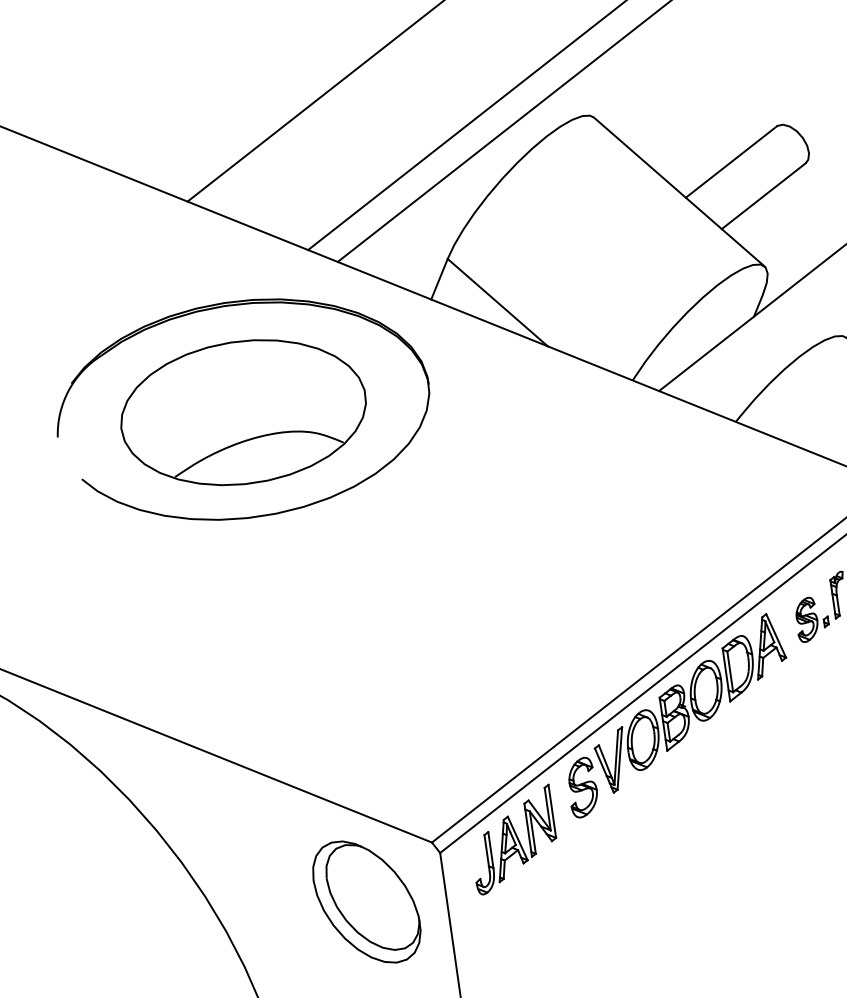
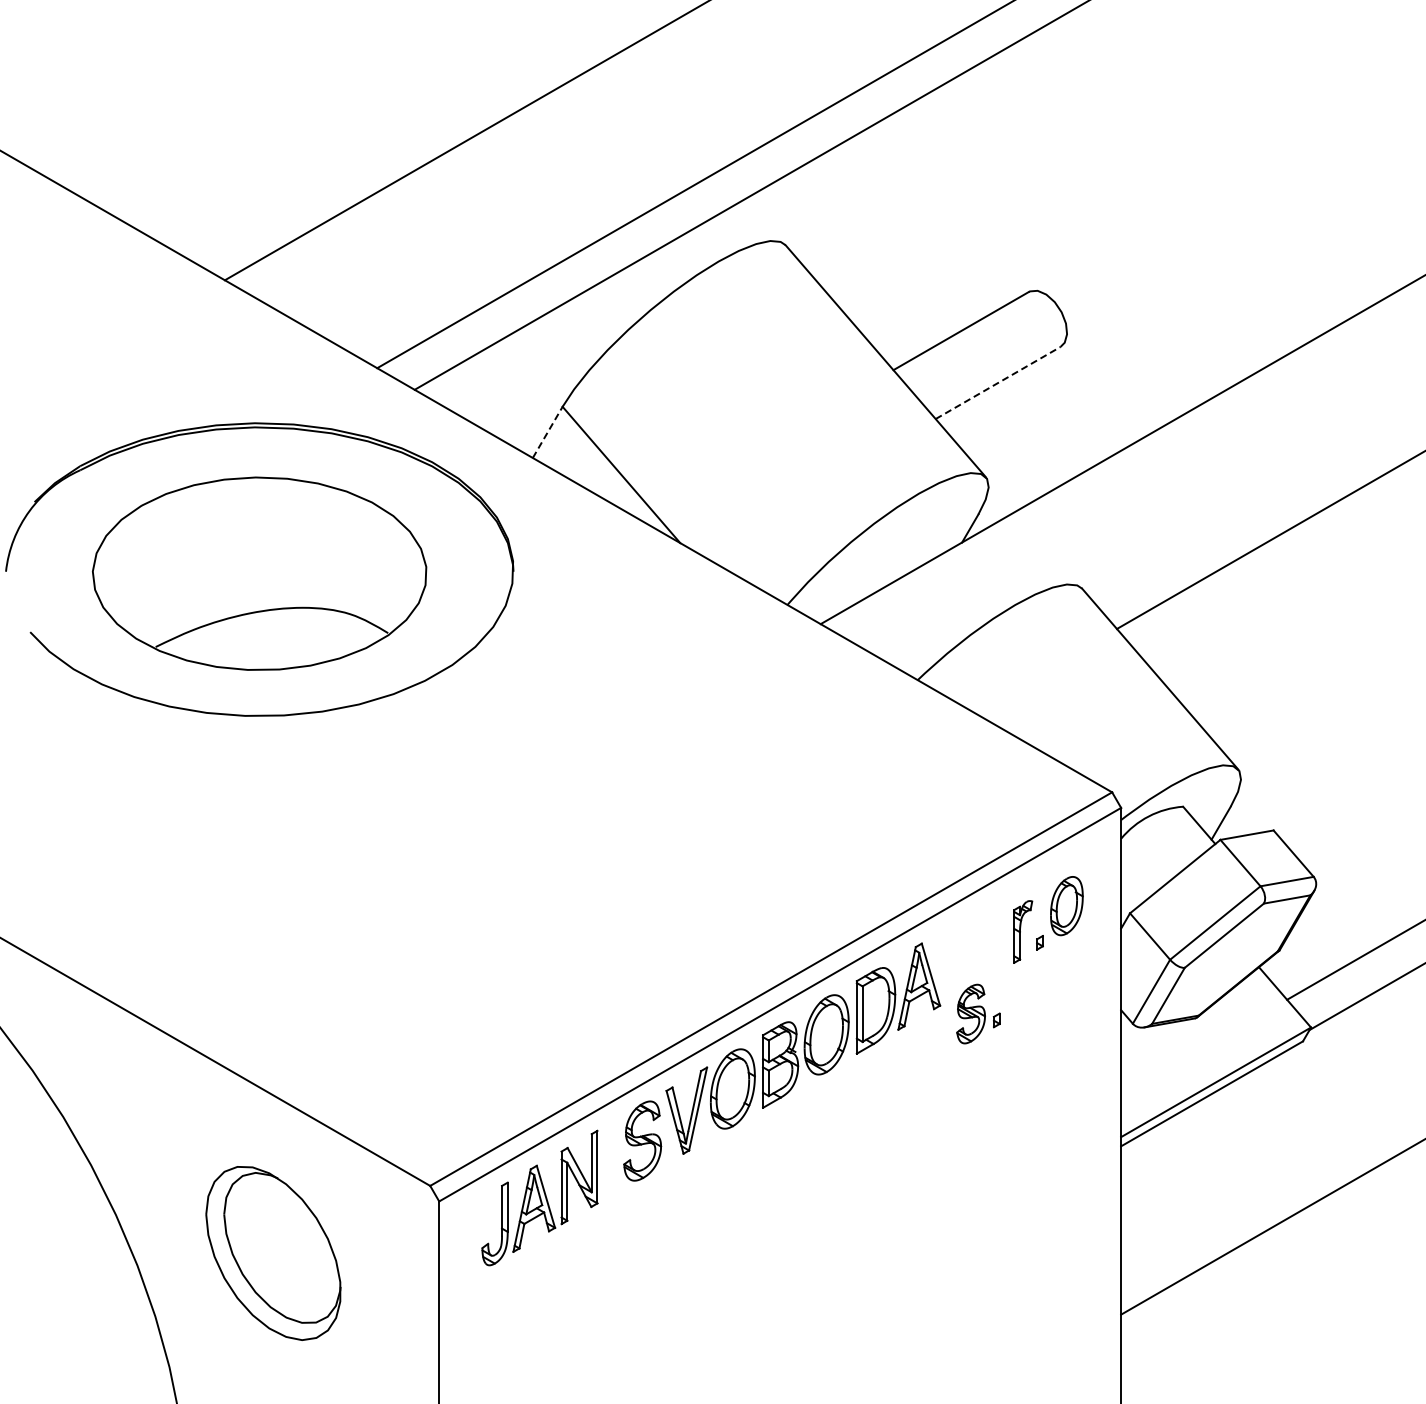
line: (763, 195) -> (998, 382), solid -> dashed
line: (439, 279) -> (547, 432), solid -> dashed
part: (812, 618) -> (978, 1013), moved
part: (366, 902) -> (273, 1253), moved

